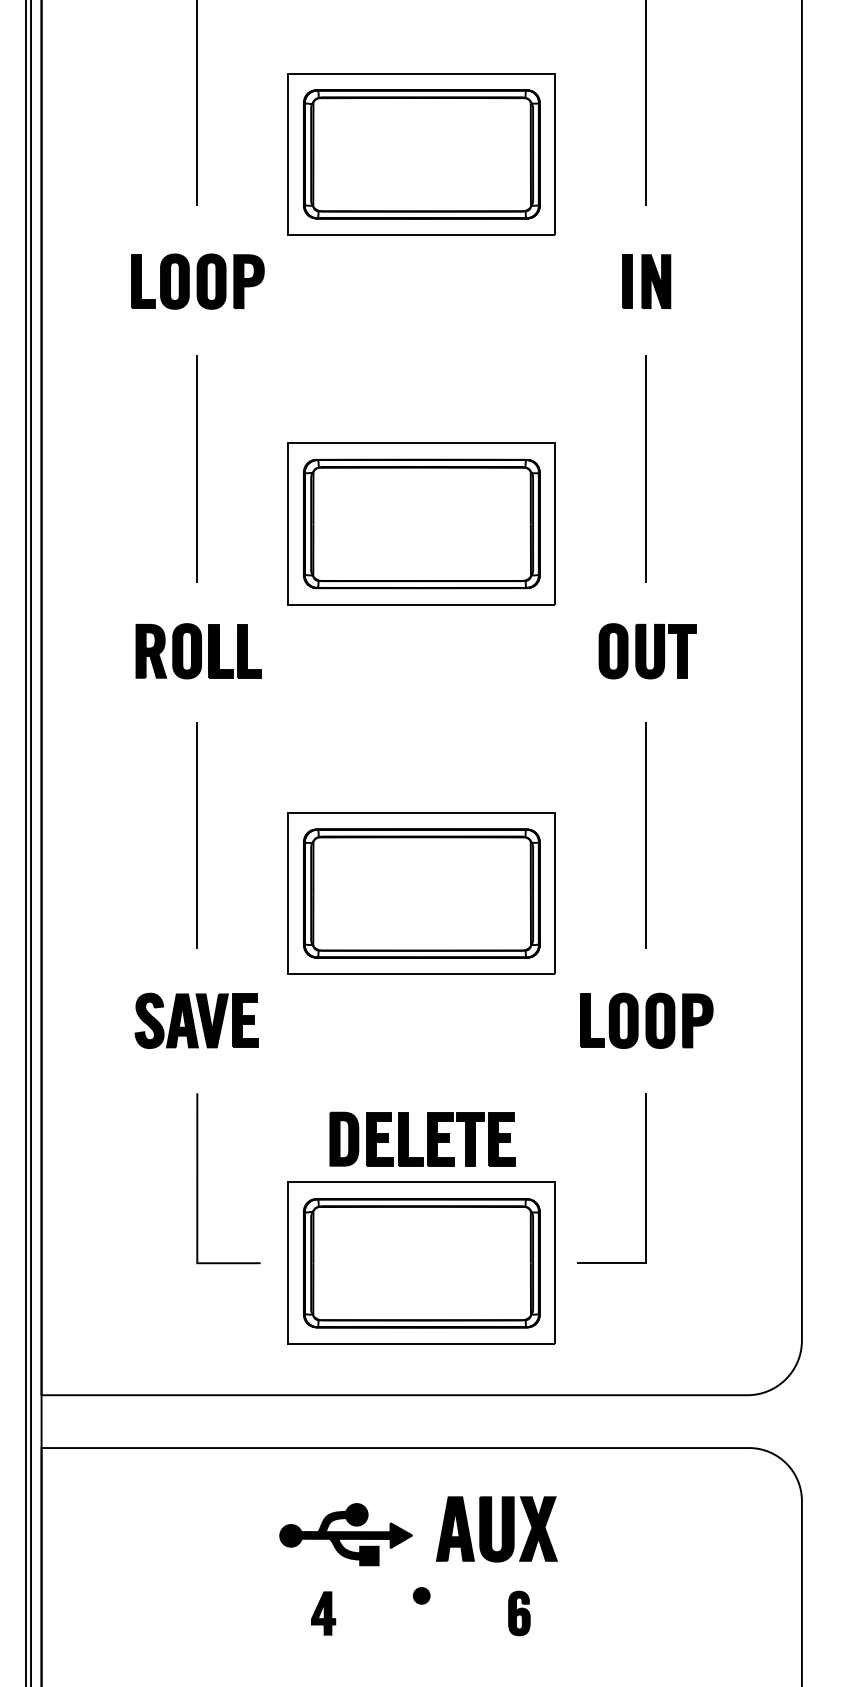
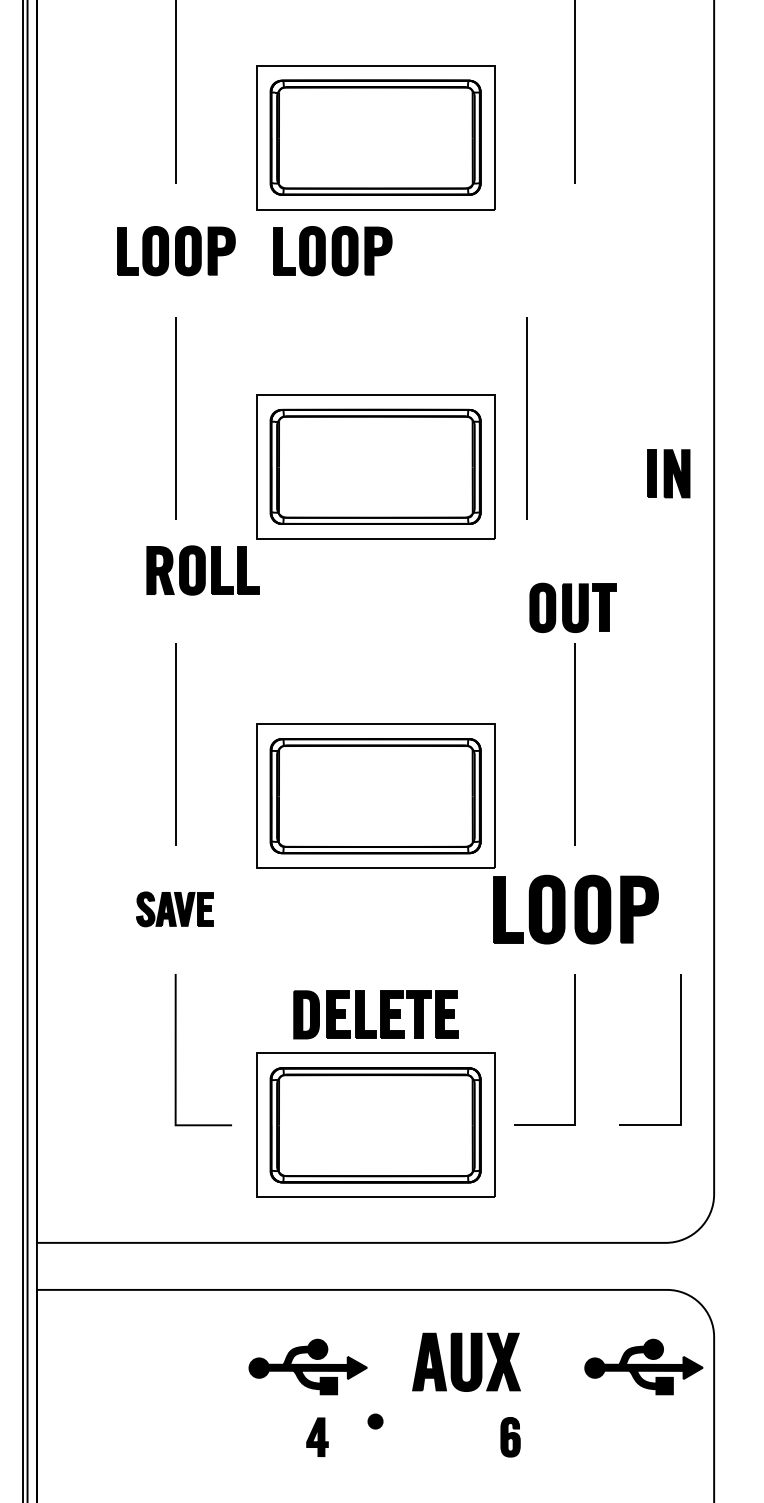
part: (373, 281) -> (332, 250), added
part: (646, 281) -> (668, 473), moved
line: (645, 468) -> (526, 417), moved
part: (198, 651) -> (202, 570), moved
part: (647, 651) -> (573, 608), moved
part: (196, 1020) -> (174, 909), size x0.7
part: (646, 1020) -> (575, 909), size x1.4
line: (763, 1178) -> (679, 1049), added
part: (496, 1529) -> (466, 1362), moved
part: (722, 1534) -> (643, 1366), added
part: (323, 1613) -> (317, 1437), moved
part: (519, 1613) -> (510, 1437), moved

